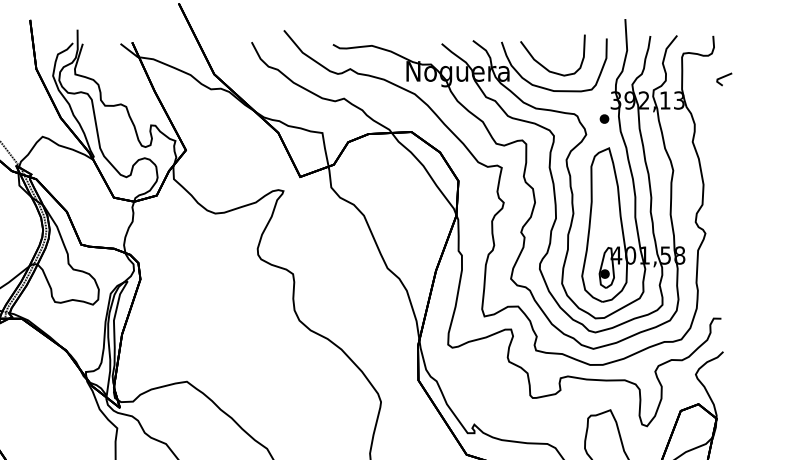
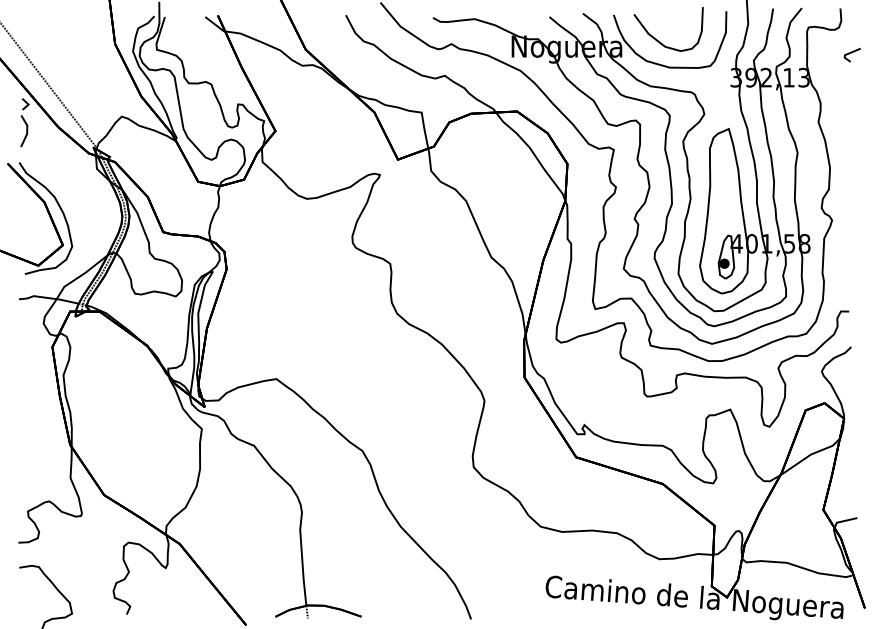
part: (604, 118) -> (723, 97), removed

